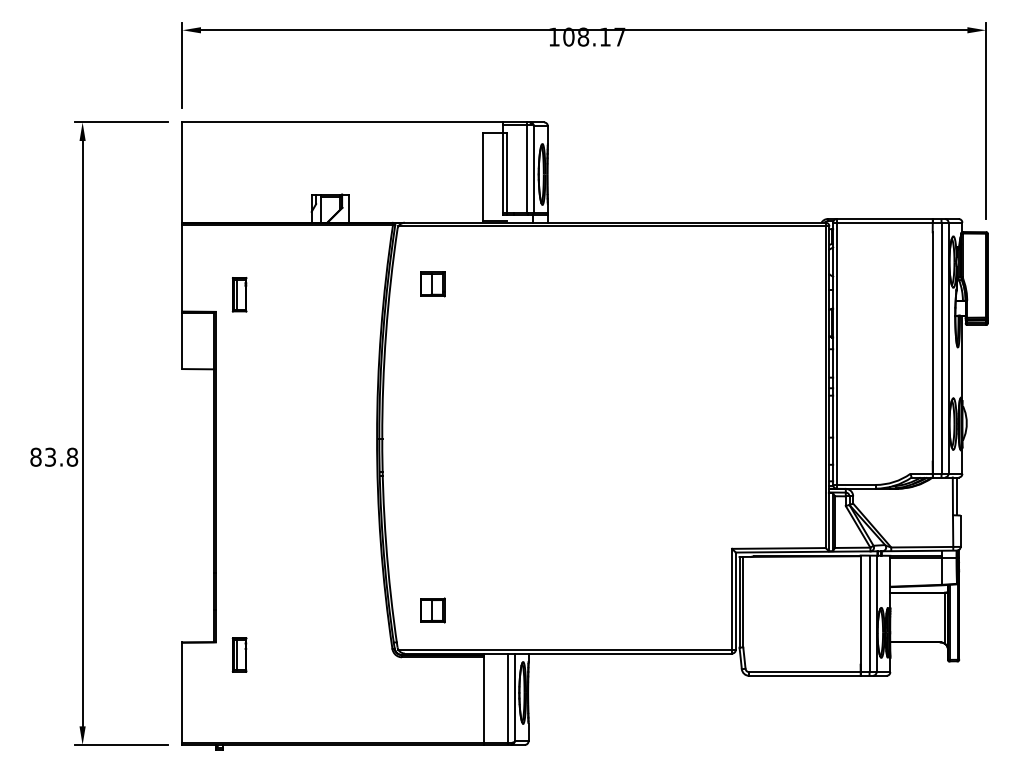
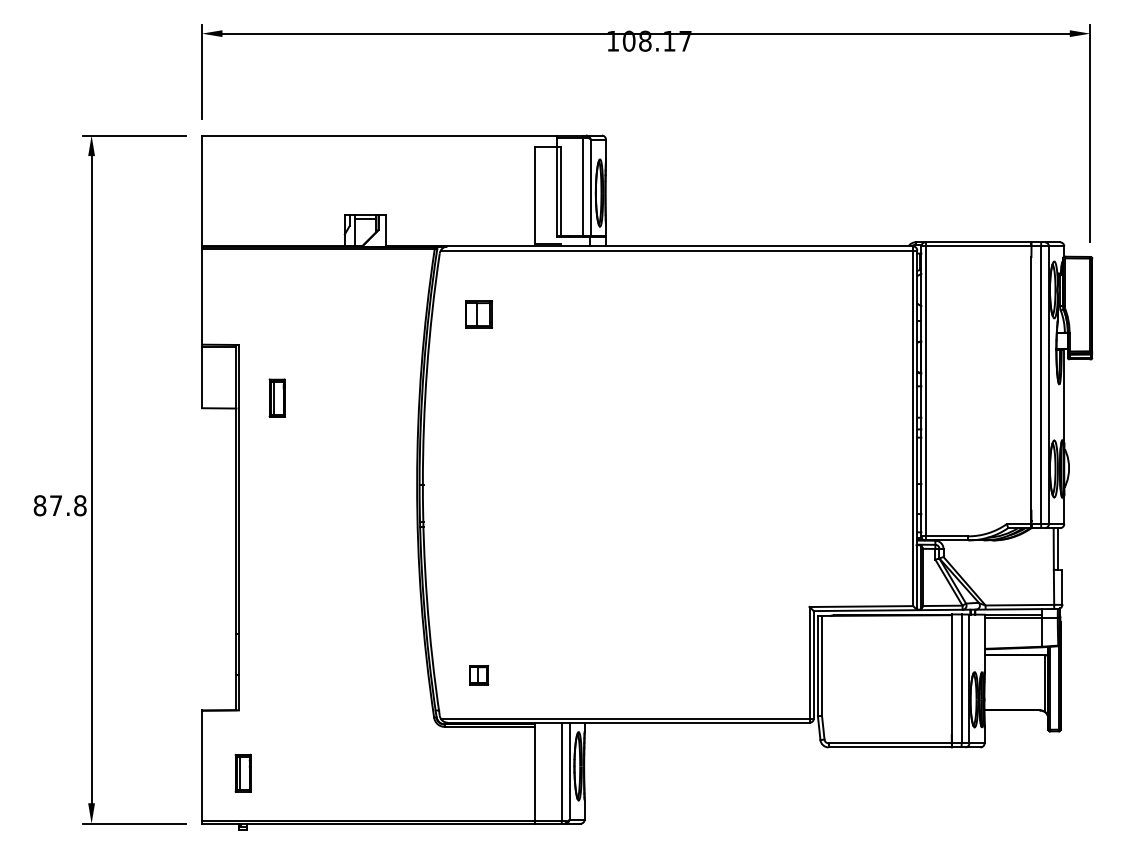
part: (239, 294) -> (276, 397), moved
text: (50, 457) -> (56, 505), 83.8 -> 87.8
part: (432, 610) -> (478, 675), size x0.7
part: (239, 654) -> (242, 772), moved

